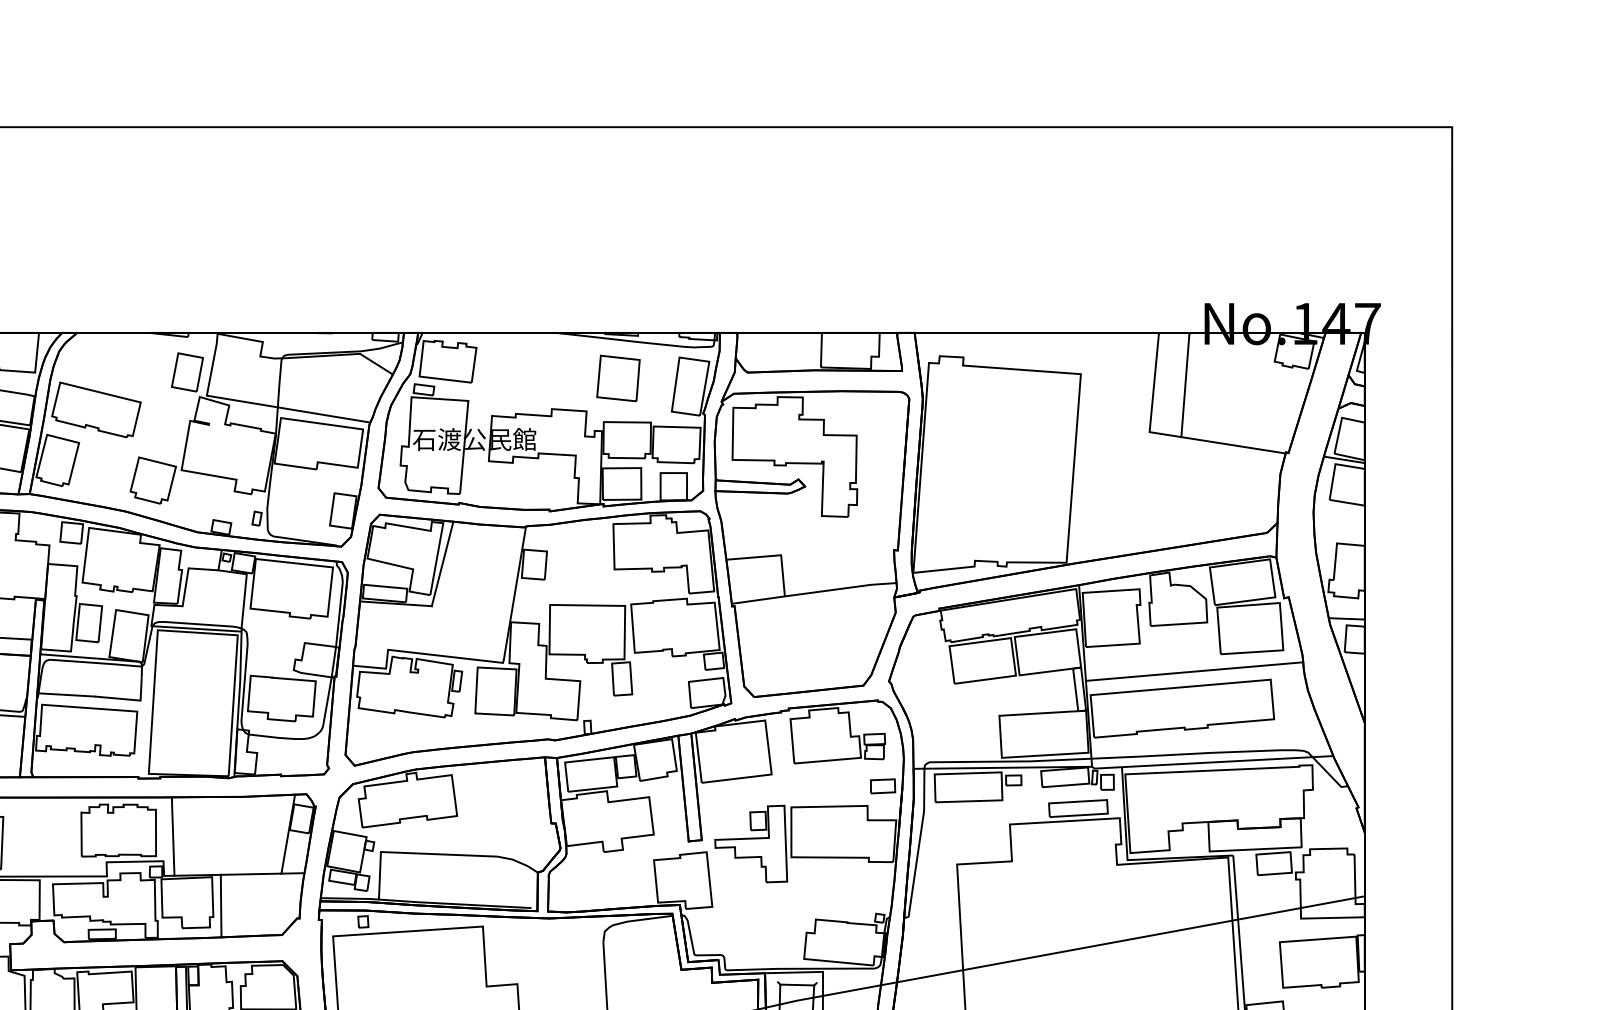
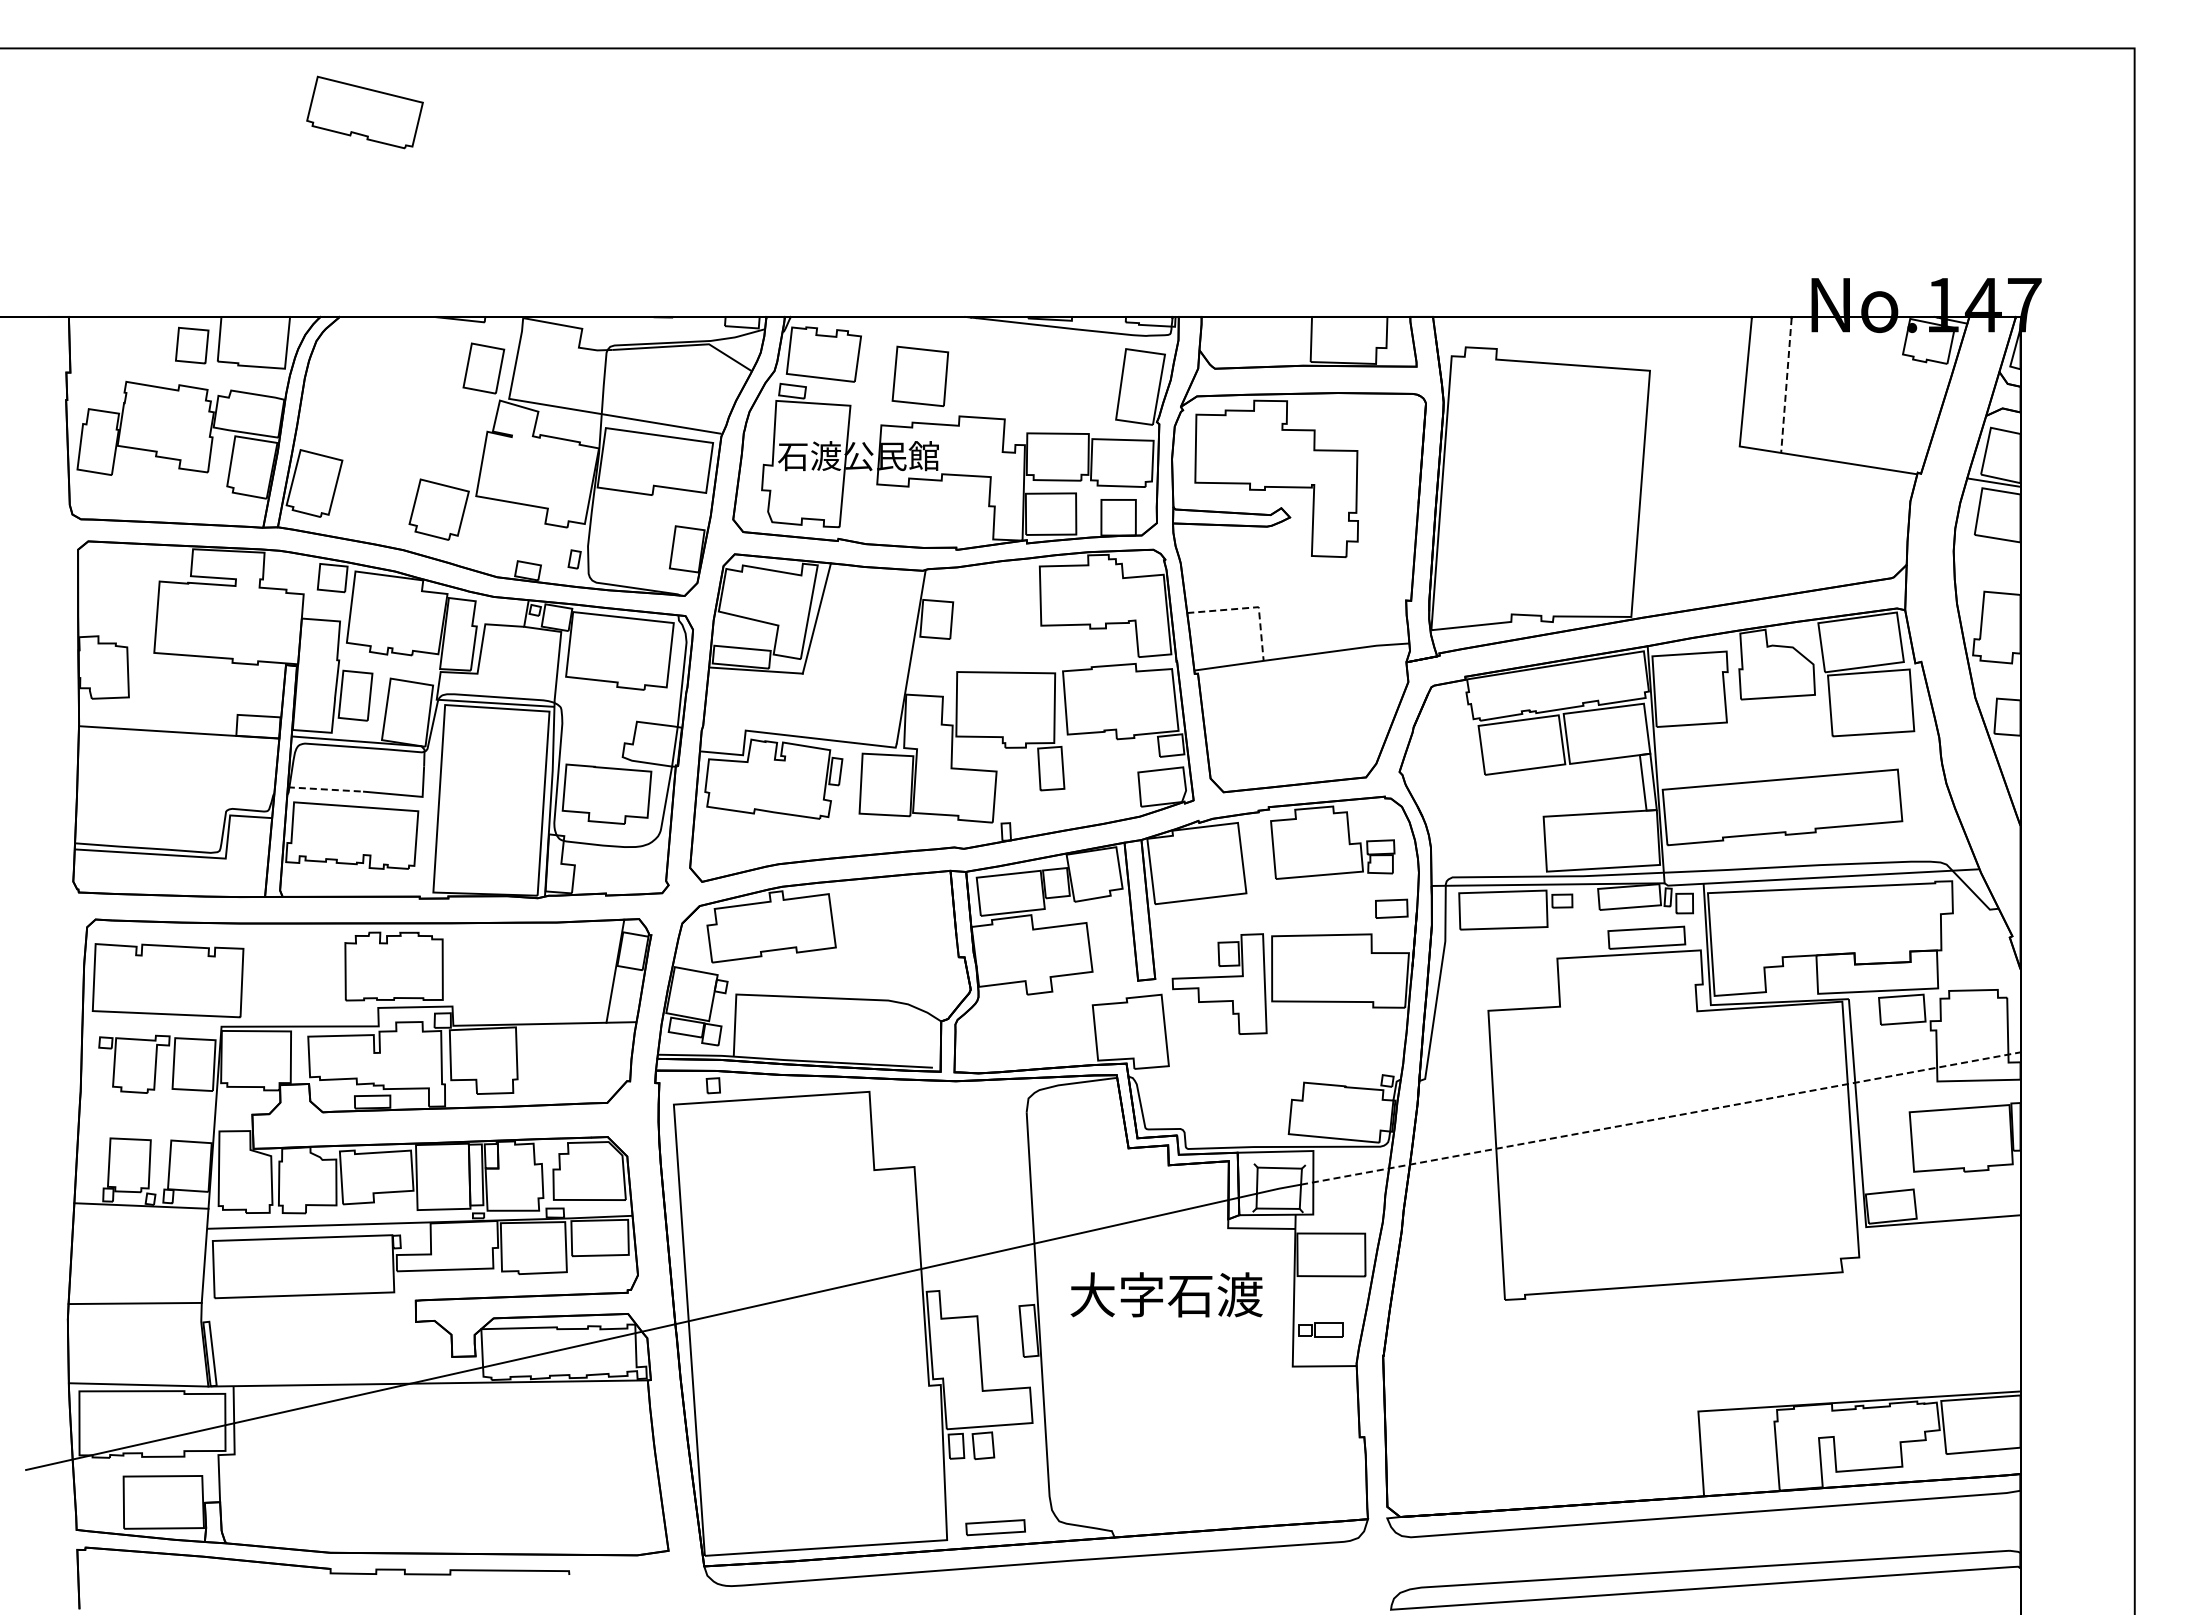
part: (618, 378) -> (920, 376), moved
line: (1185, 385) -> (1786, 385), solid -> dashed
part: (96, 409) -> (364, 112), moved
line: (774, 555) -> (1250, 607), solid -> dashed
line: (1346, 619) -> (1996, 690), removed
line: (1194, 671) -> (1798, 758), removed
line: (66, 694) -> (325, 789), solid -> dashed
line: (172, 836) -> (464, 974), removed
line: (220, 905) -> (527, 1064), removed
line: (1088, 946) -> (1660, 1118), solid -> dashed

